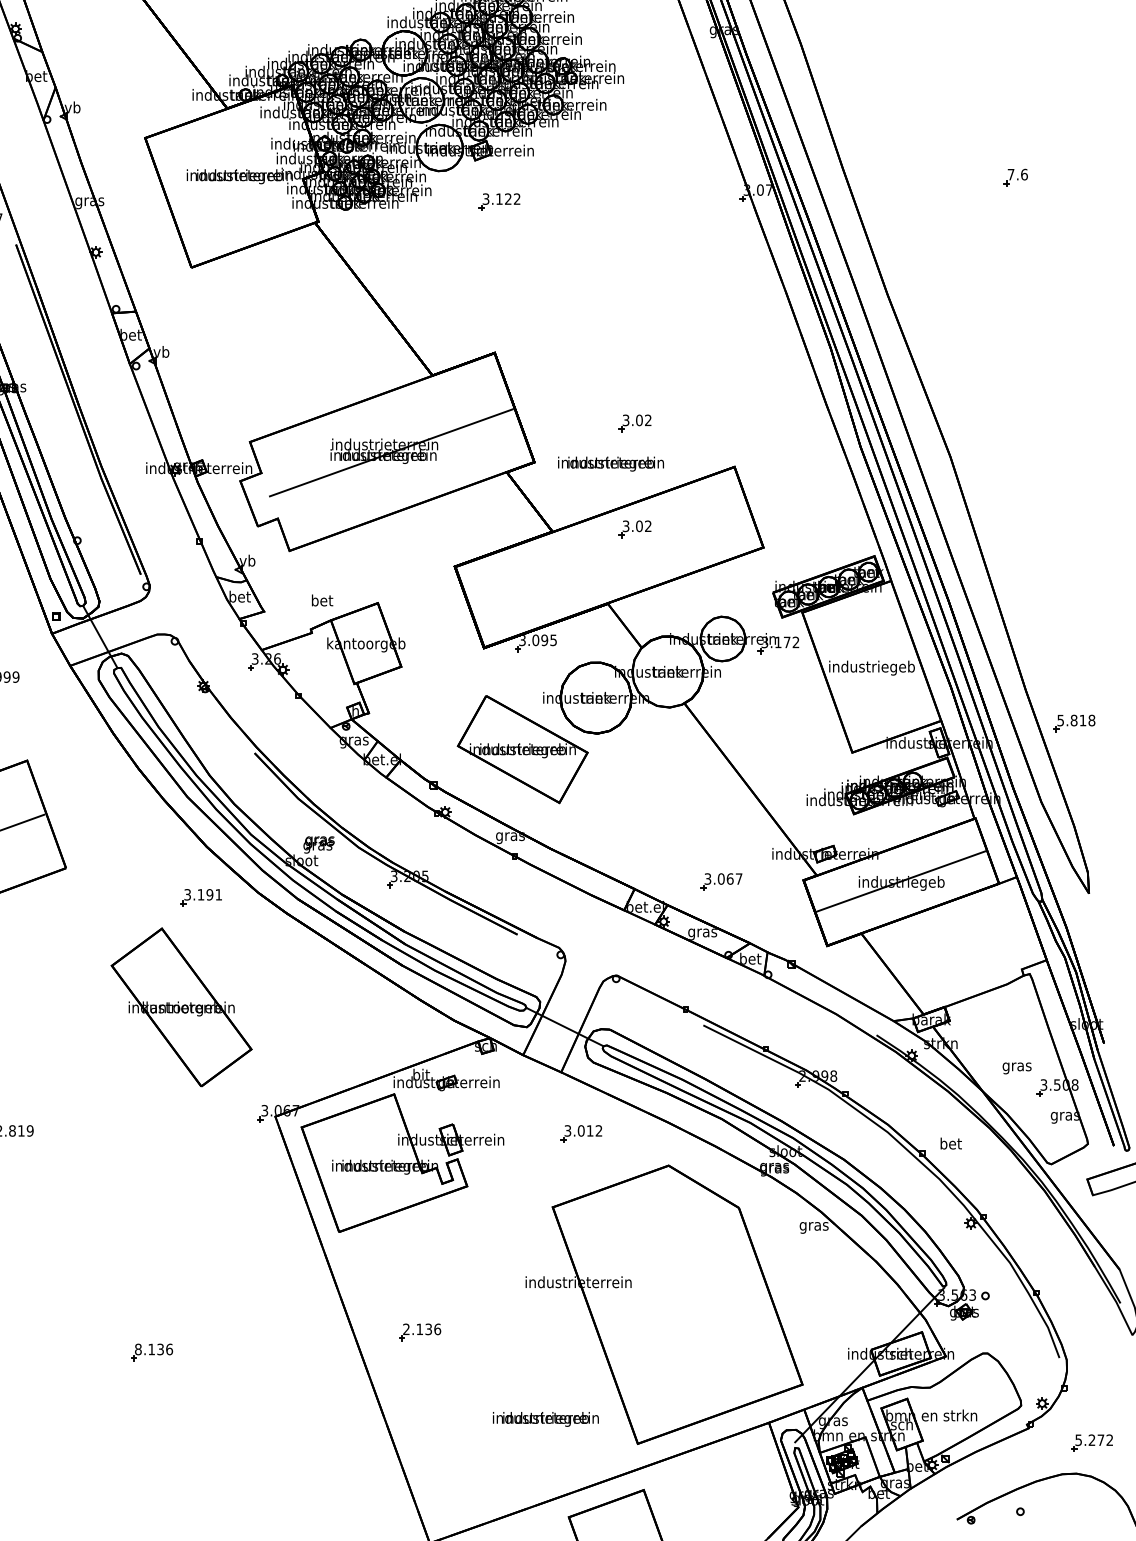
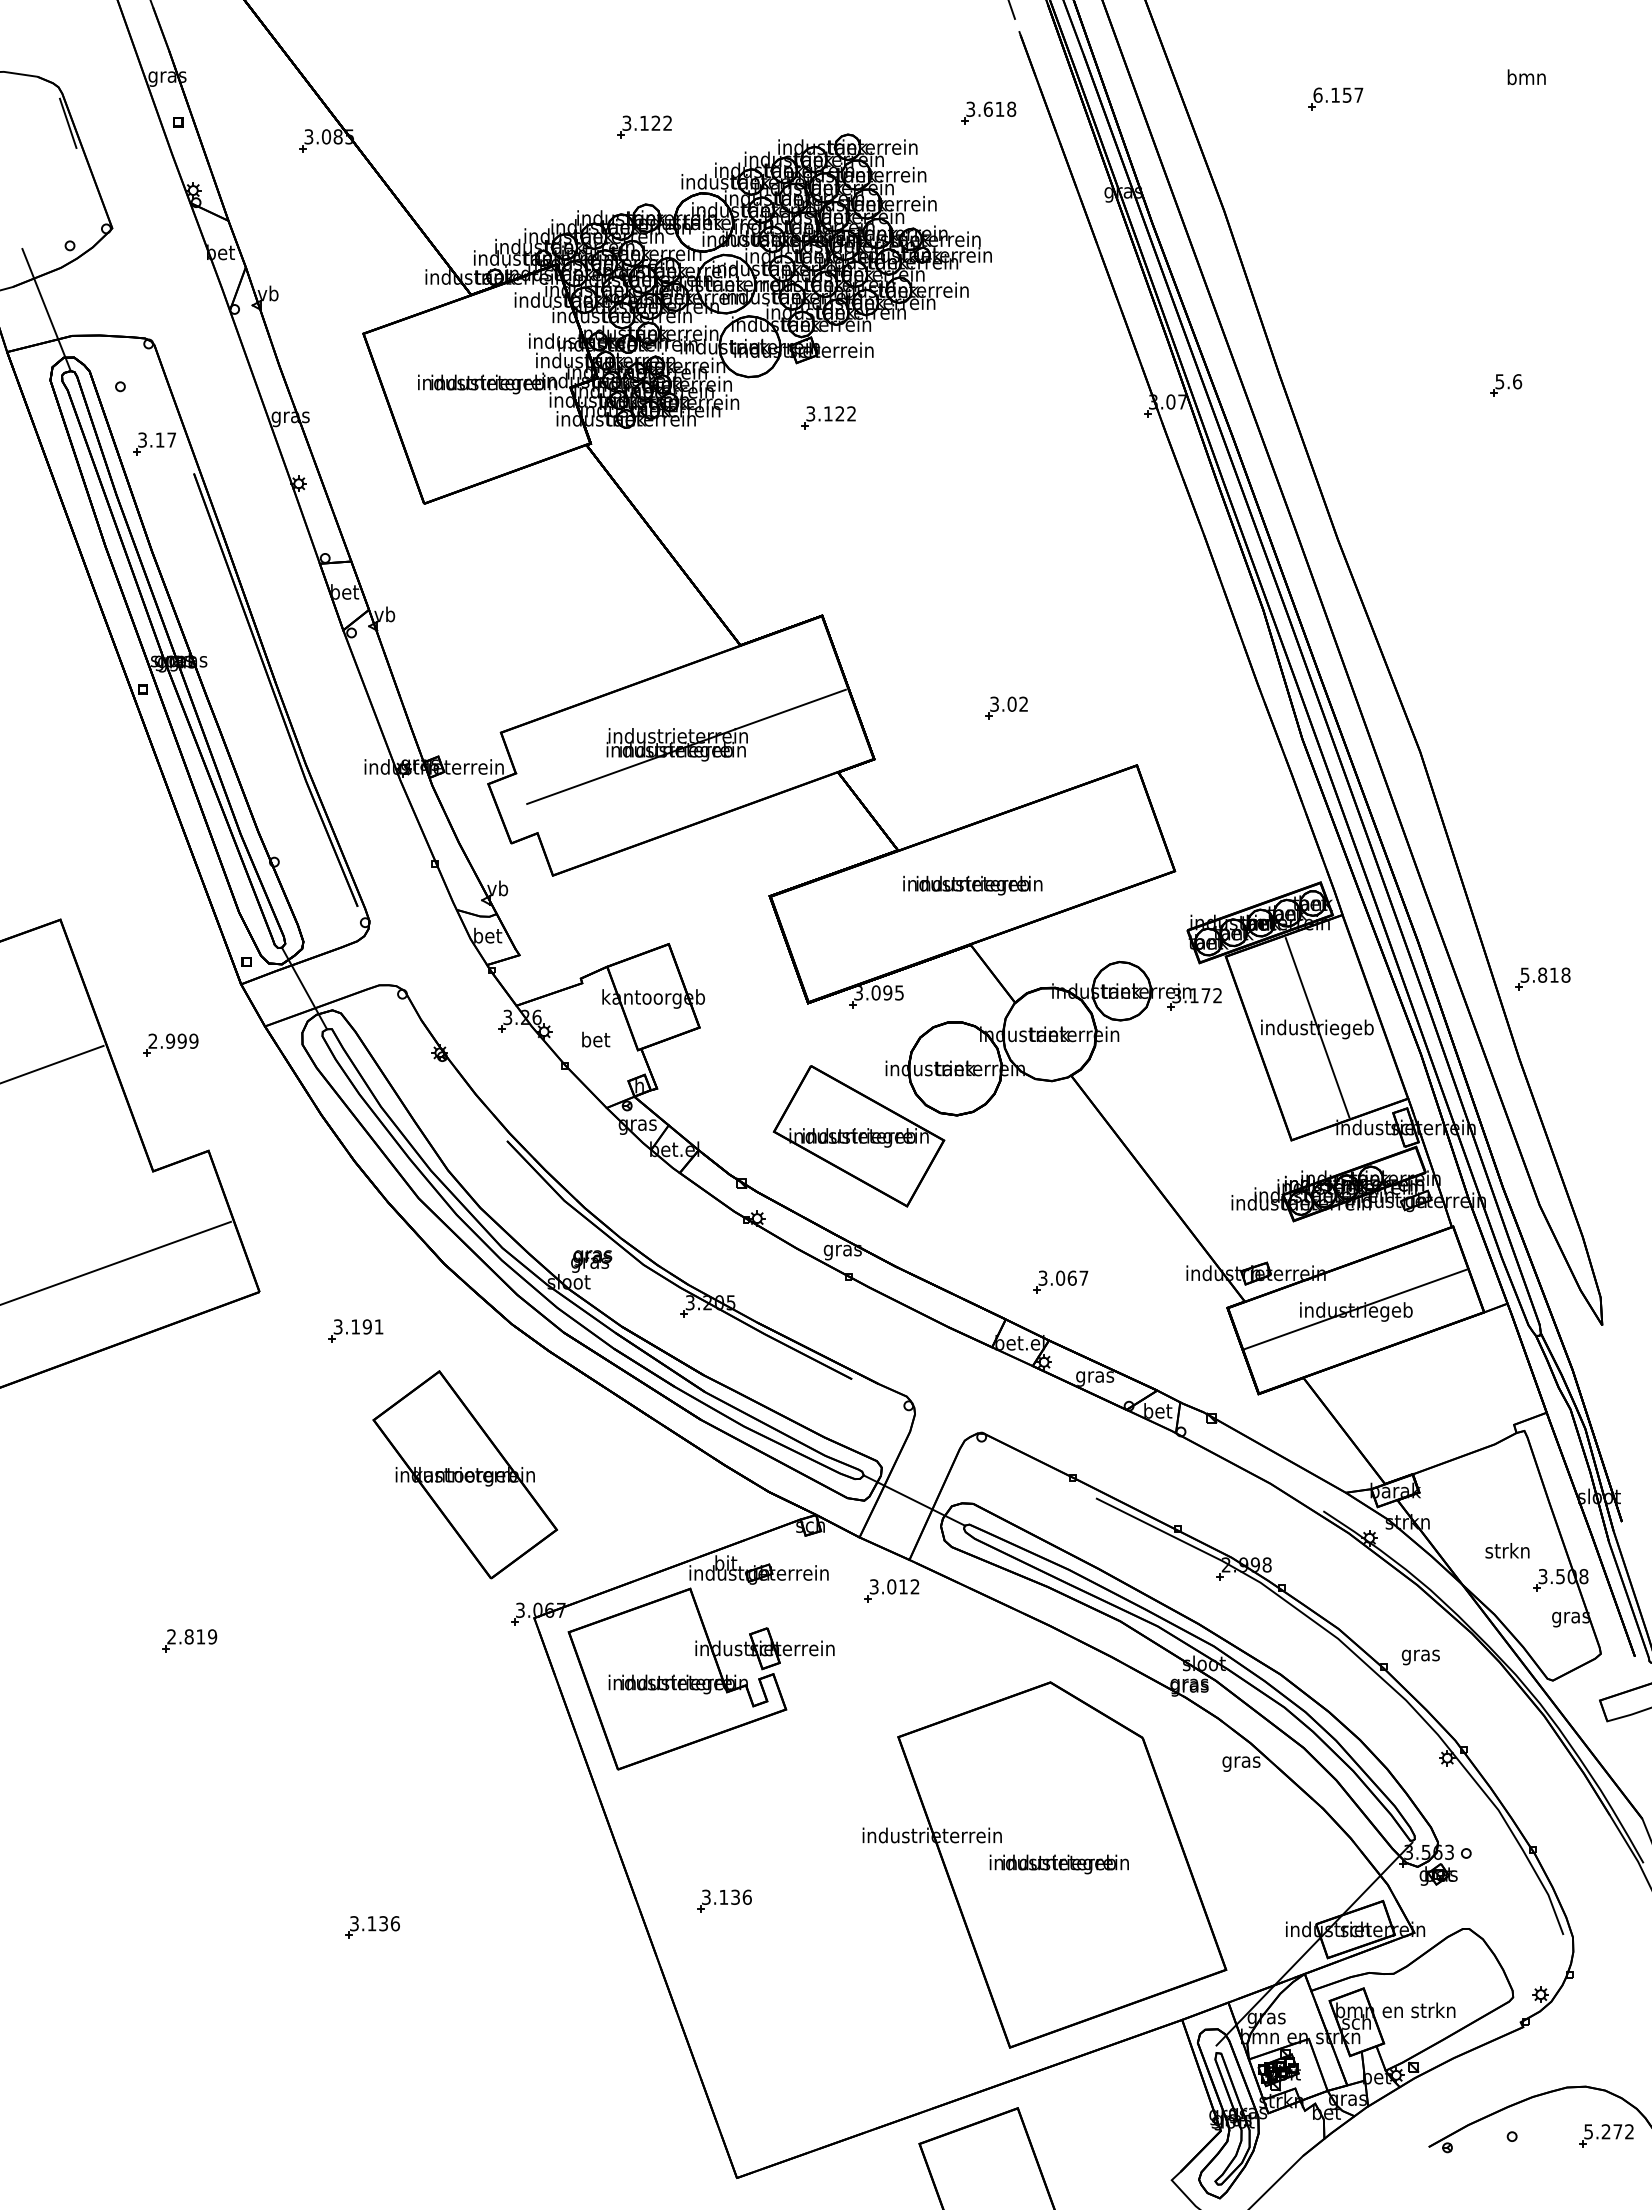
text: (1010, 174) -> (1499, 381), 7.6 -> 5.6
text: (610, 464) -> (972, 885), moved
part: (635, 528) -> (1006, 846), removed
text: (322, 600) -> (596, 1039), moved
line: (872, 666) -> (1317, 1027), added
part: (1074, 723) -> (1542, 978), moved
part: (721, 881) -> (1060, 1281), moved
part: (200, 897) -> (355, 1330), moved
part: (181, 1007) -> (464, 1474), moved
text: (1016, 1066) -> (1507, 1552), gras -> strkn
part: (581, 1133) -> (891, 1590), moved
text: (950, 1145) -> (1420, 1655), bet -> gras
text: (406, 1329) -> (706, 1897), 2.136 -> 3.136
text: (138, 1349) -> (354, 1923), 8.136 -> 3.136
text: (545, 1419) -> (1058, 1864), moved
part: (1092, 1443) -> (1606, 2135), moved

